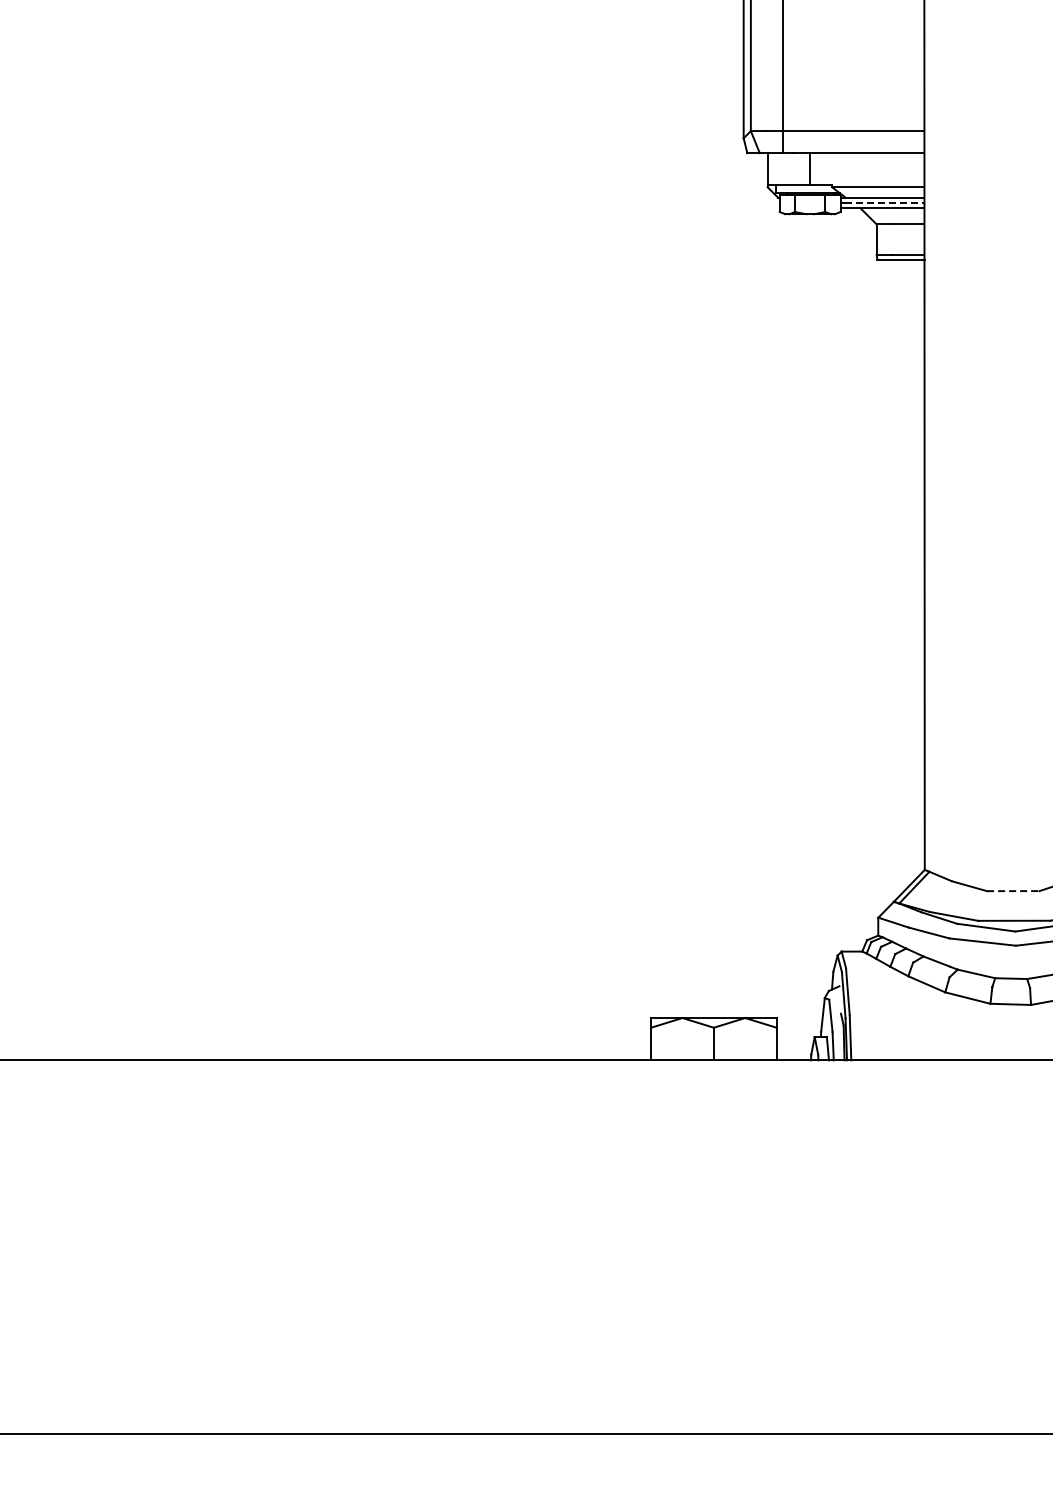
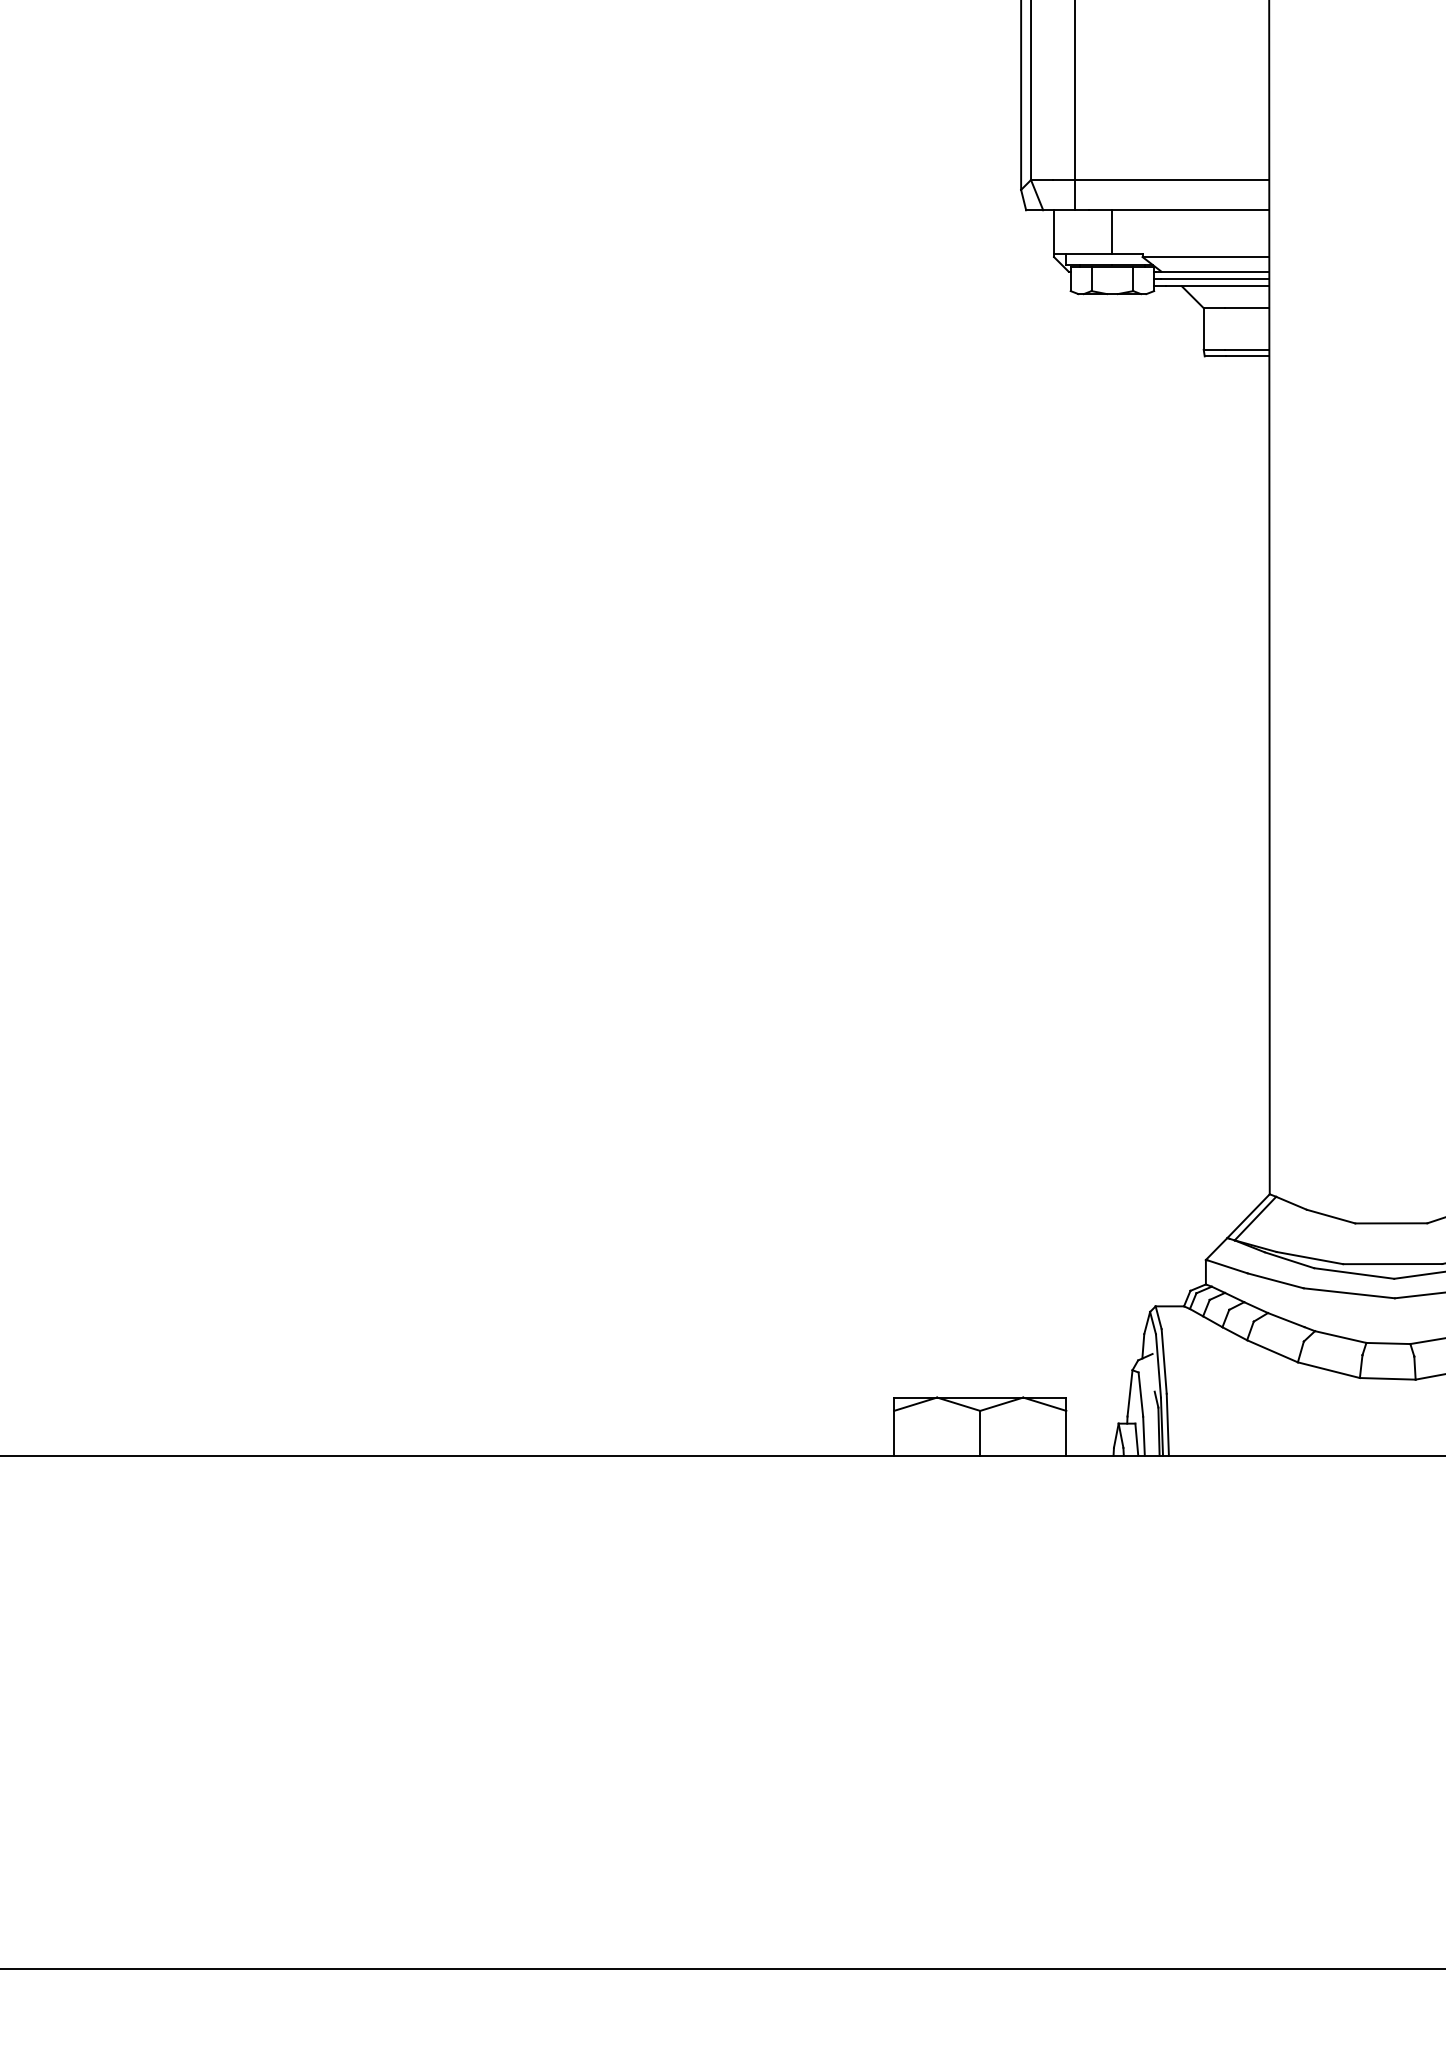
line: (884, 203) -> (1214, 279), dashed -> solid
line: (1013, 891) -> (1391, 1223), dashed -> solid

